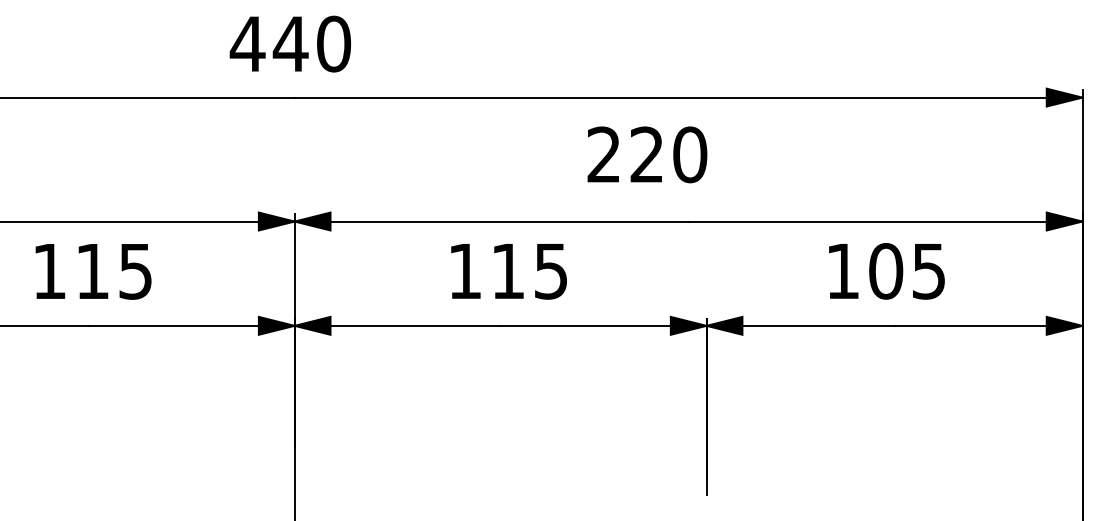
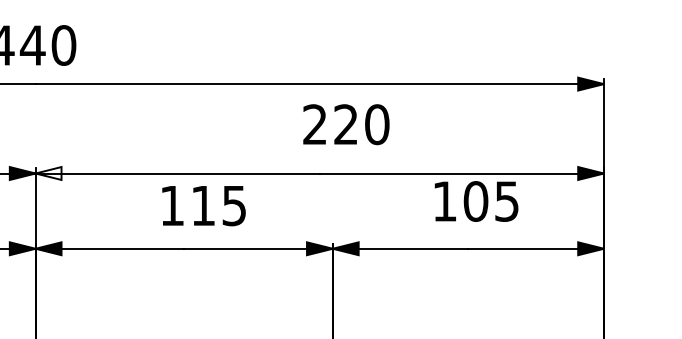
text: (647, 154) -> (346, 124), moved
fill: (312, 221) -> (48, 173), removed
text: (508, 271) -> (203, 205), moved
text: (886, 271) -> (476, 201), moved

